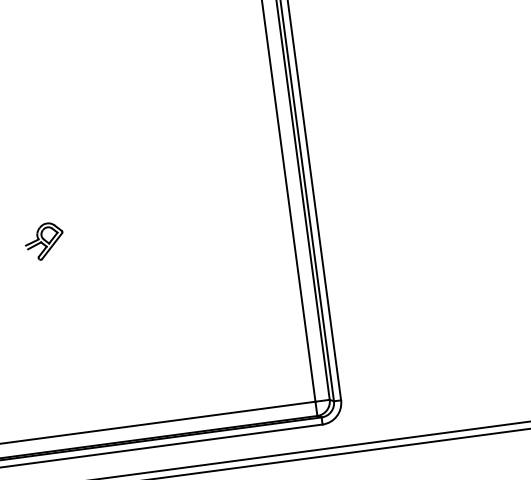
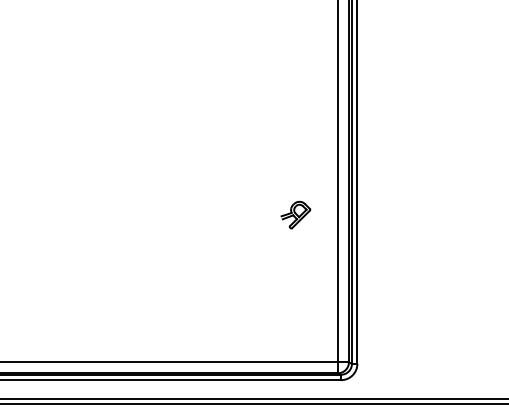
part: (43, 240) -> (295, 214), moved

